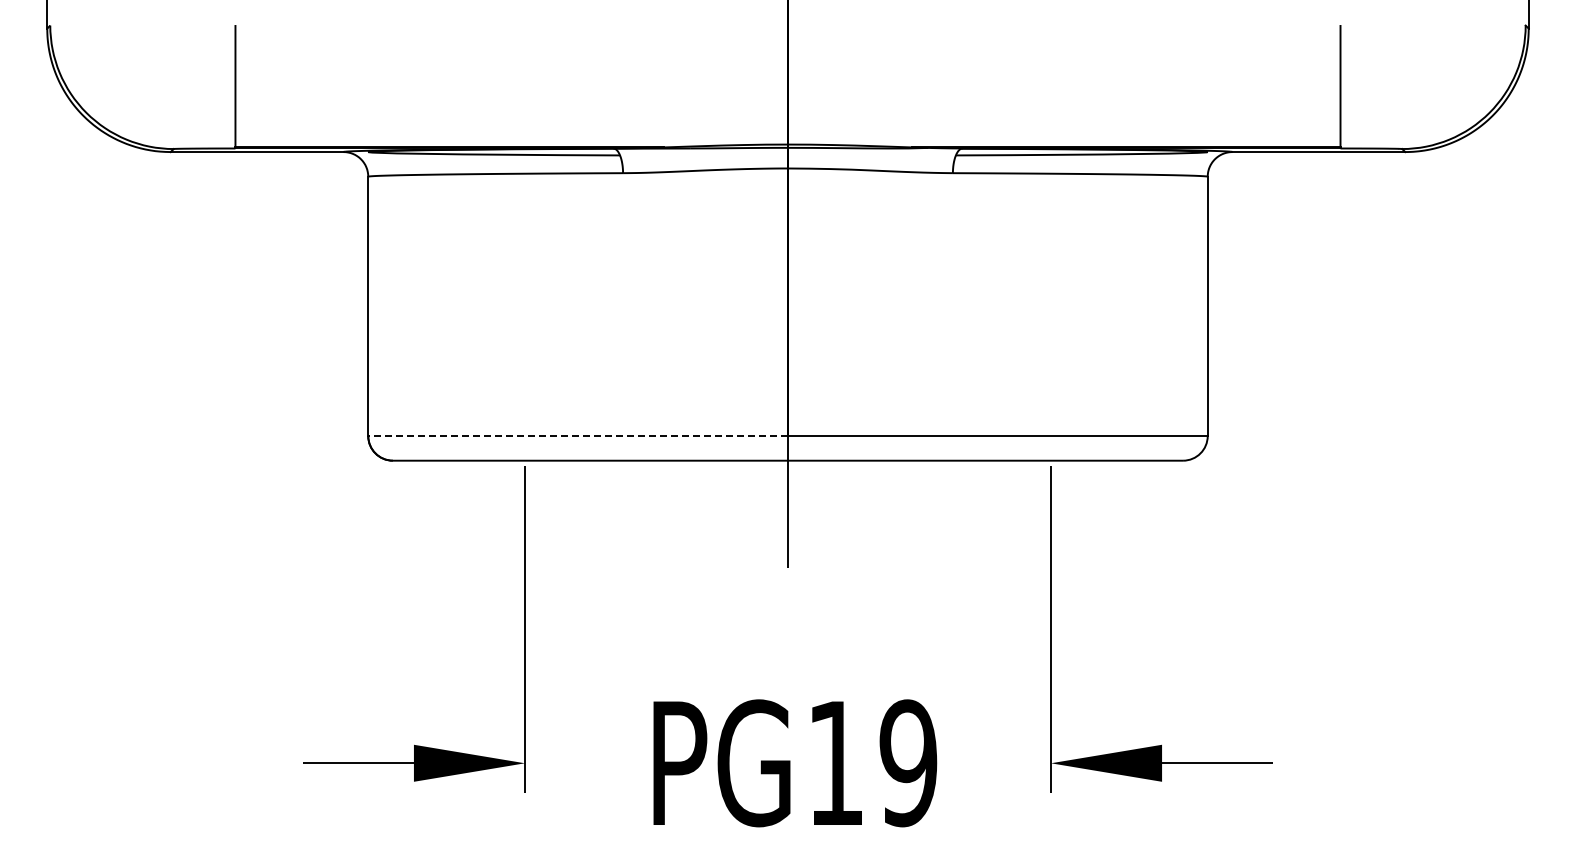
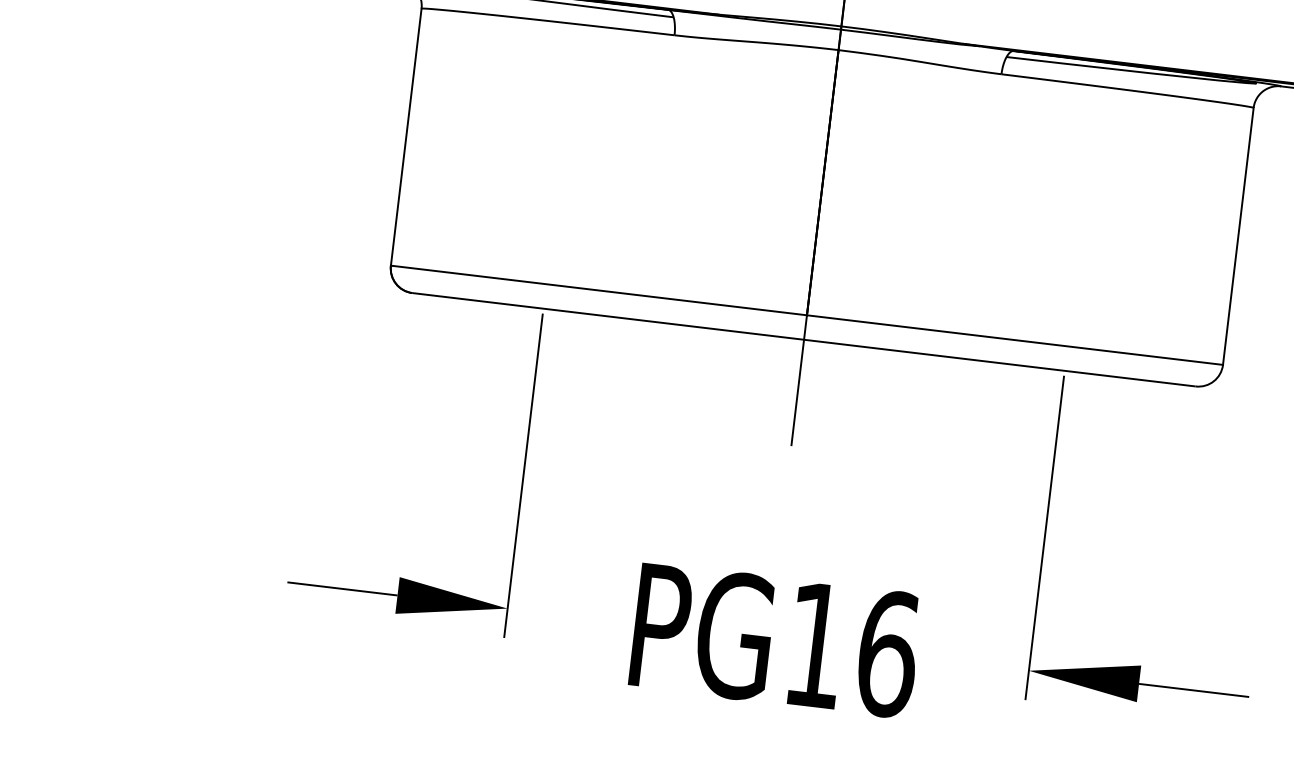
line: (578, 436) -> (599, 291), dashed -> solid
text: (908, 763) -> (887, 654), PG19 -> PG16

